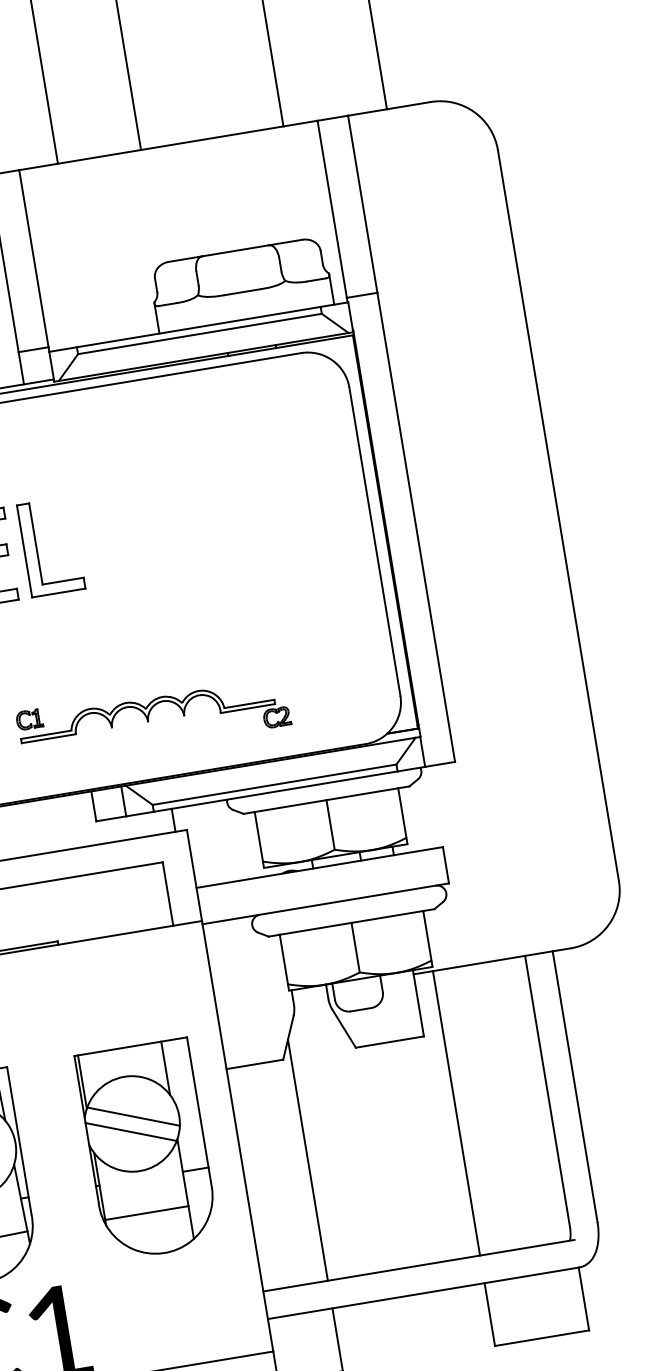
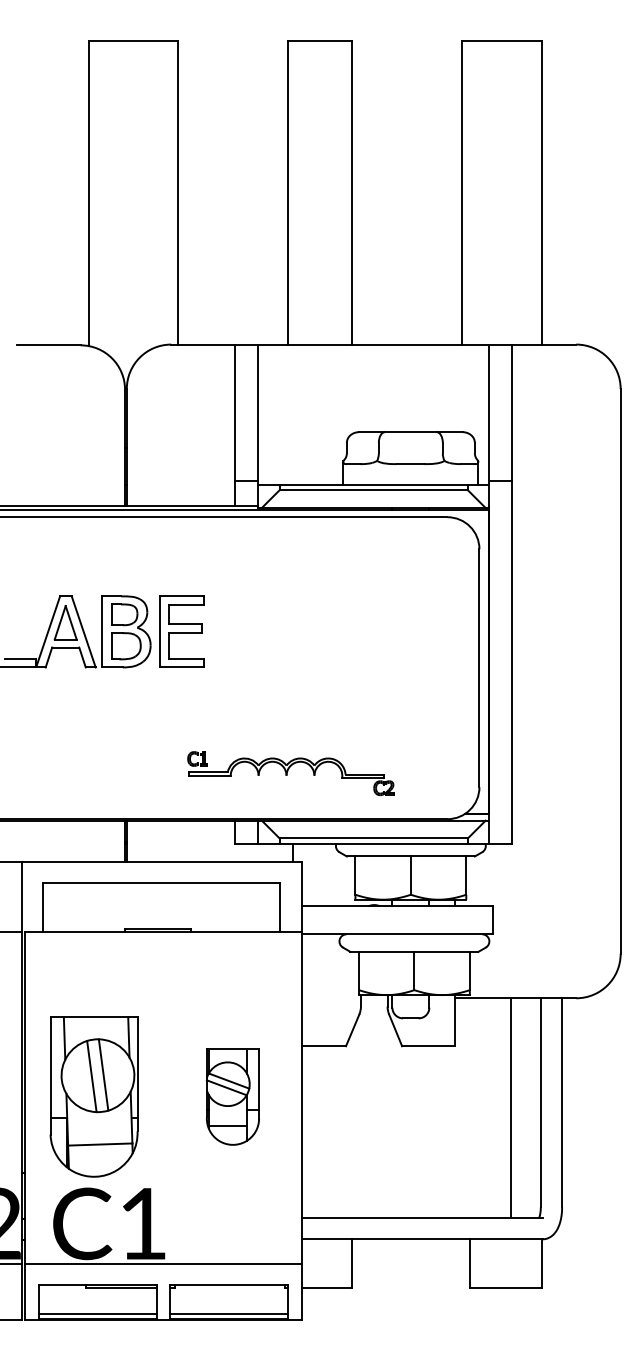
part: (36, 548) -> (224, 631), removed
line: (456, 1113) -> (510, 1108), moved
part: (147, 1149) -> (232, 1096), size x0.6
line: (308, 1159) -> (352, 1124), removed

